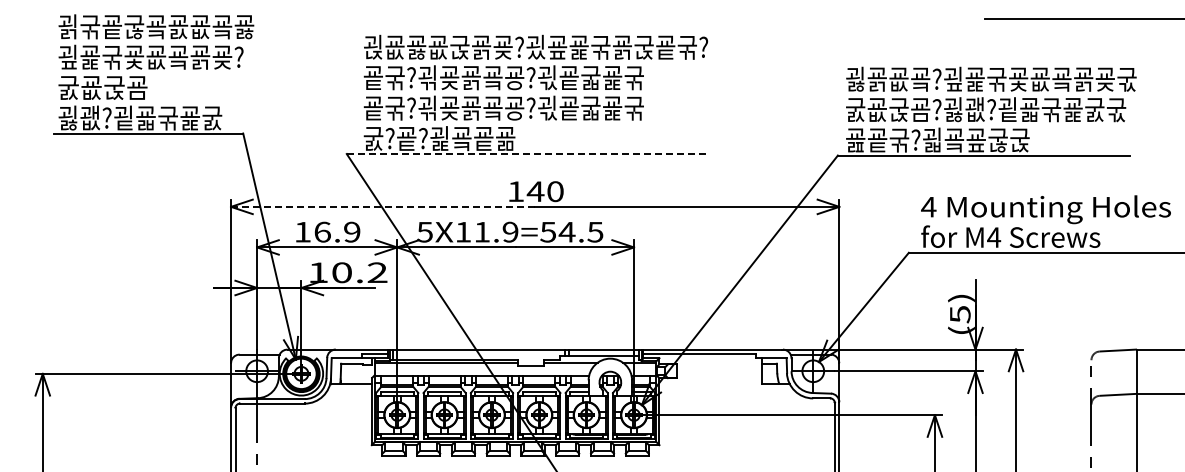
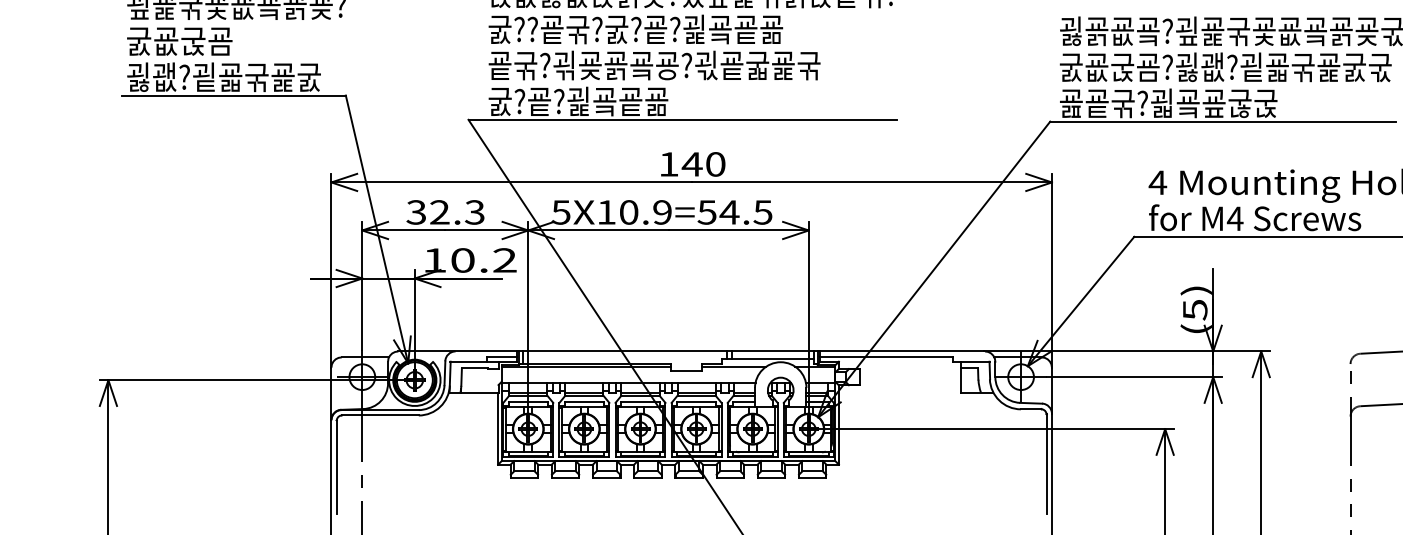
text: (503, 77) -> (654, 29), 굩굮?괶굦굙굨굥?괷굩굷굝굮 -> 굸??굩굮?굸?굩?굁굨굩굚
line: (528, 154) -> (683, 120), dashed -> solid
line: (383, 206) -> (512, 181), dashed -> solid
text: (327, 231) -> (445, 211), 16.9 -> 32.3
text: (482, 231) -> (629, 211), 5X11.9=54.5 -> 5X10.9=54.5

